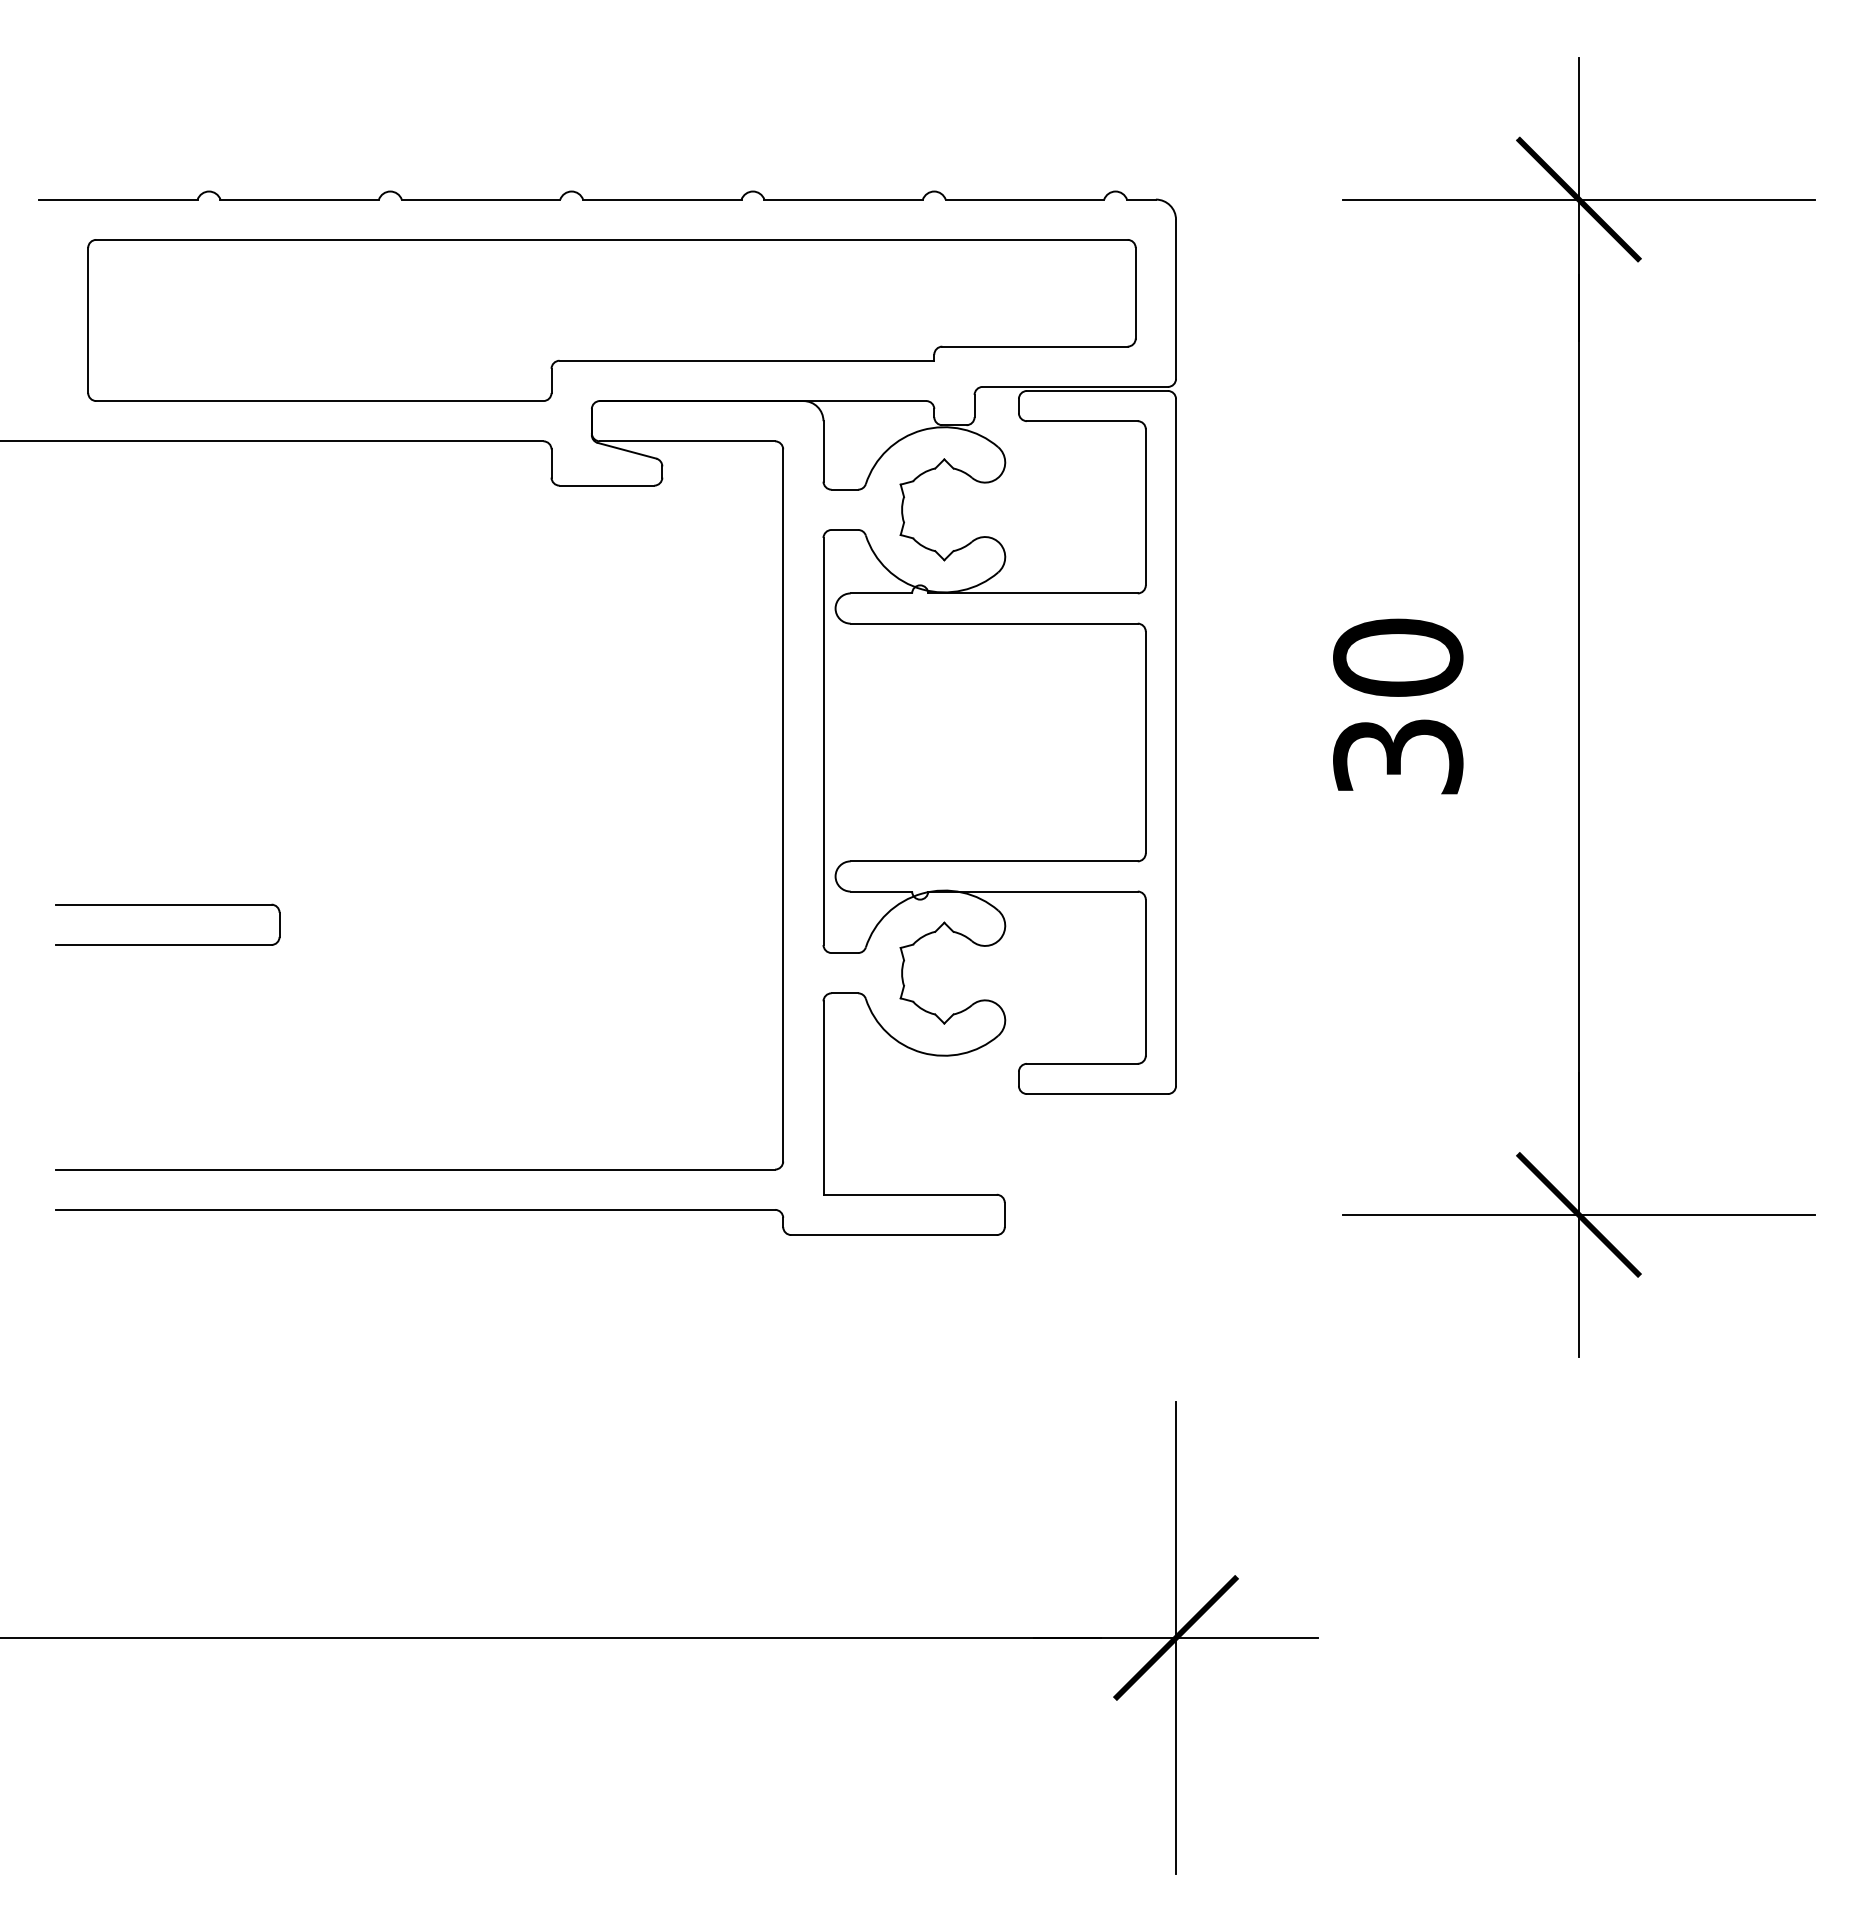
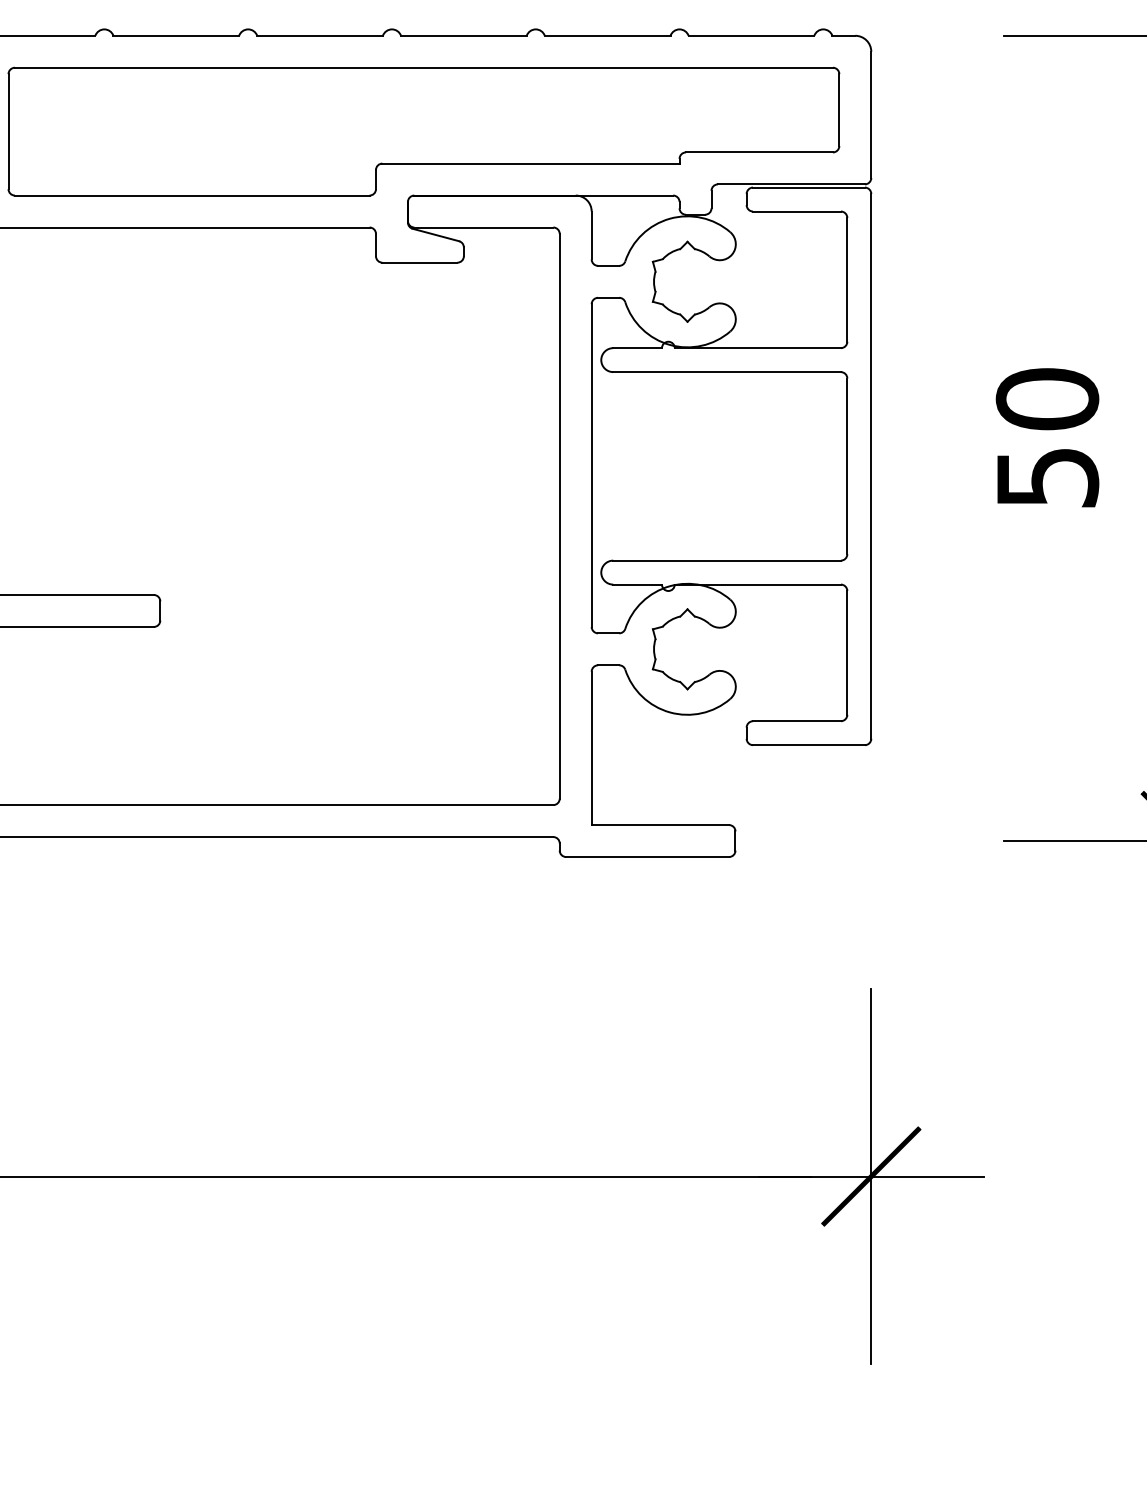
text: (1398, 756) -> (1047, 477), 30 -> 50

